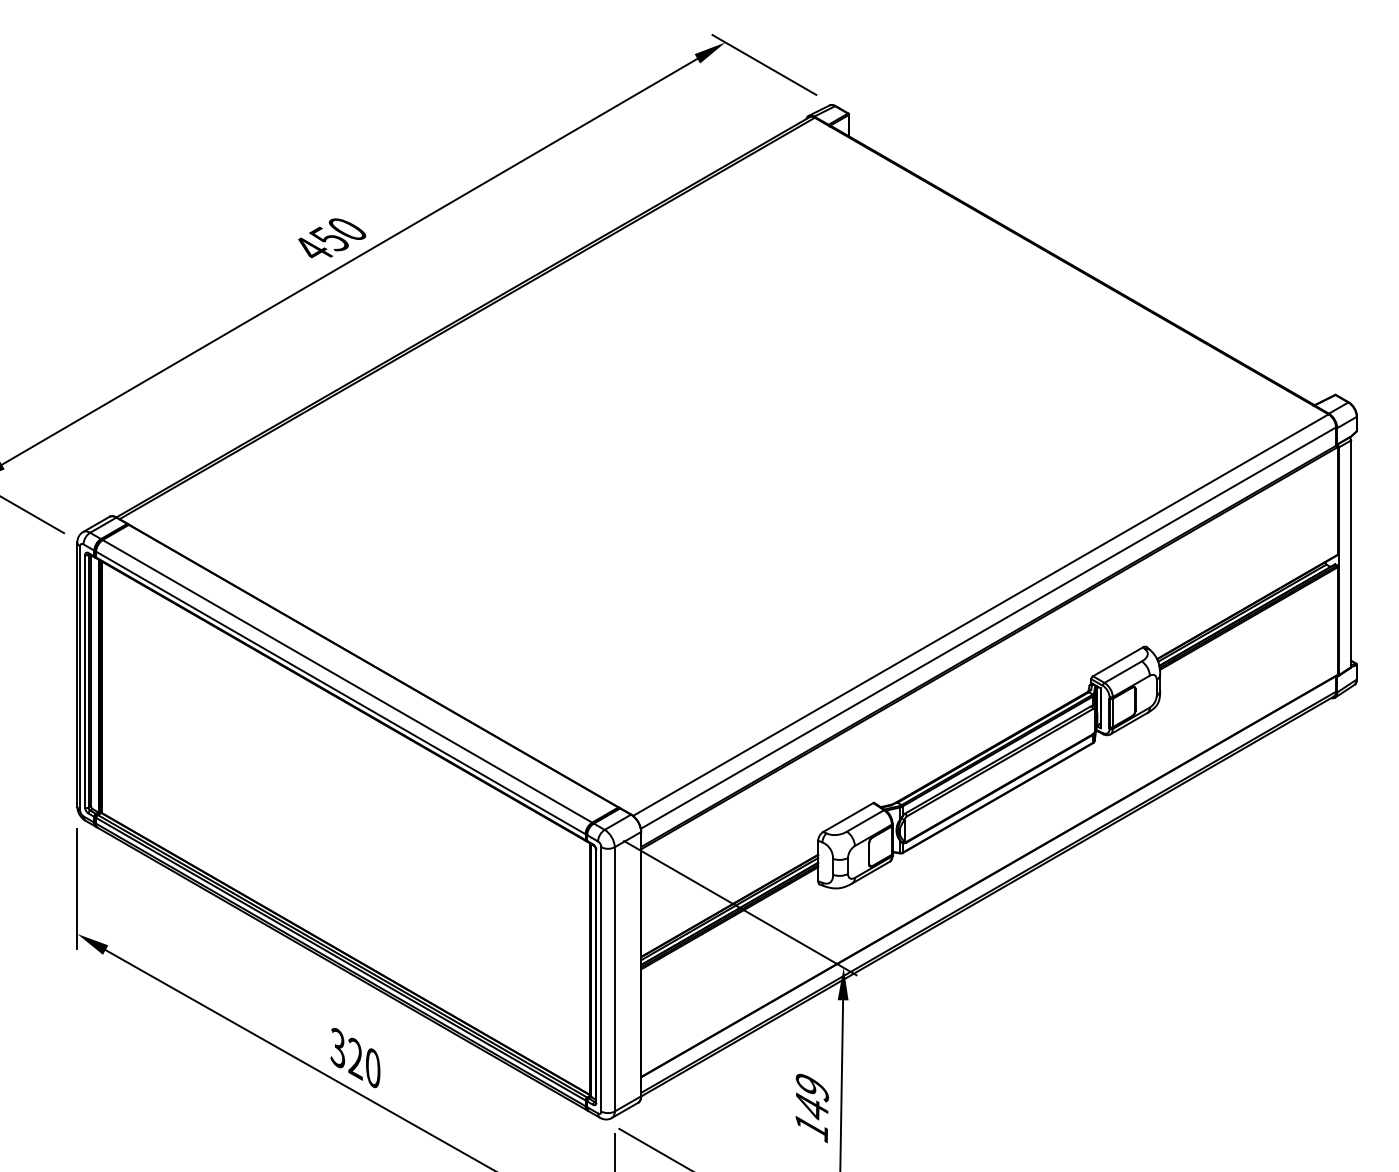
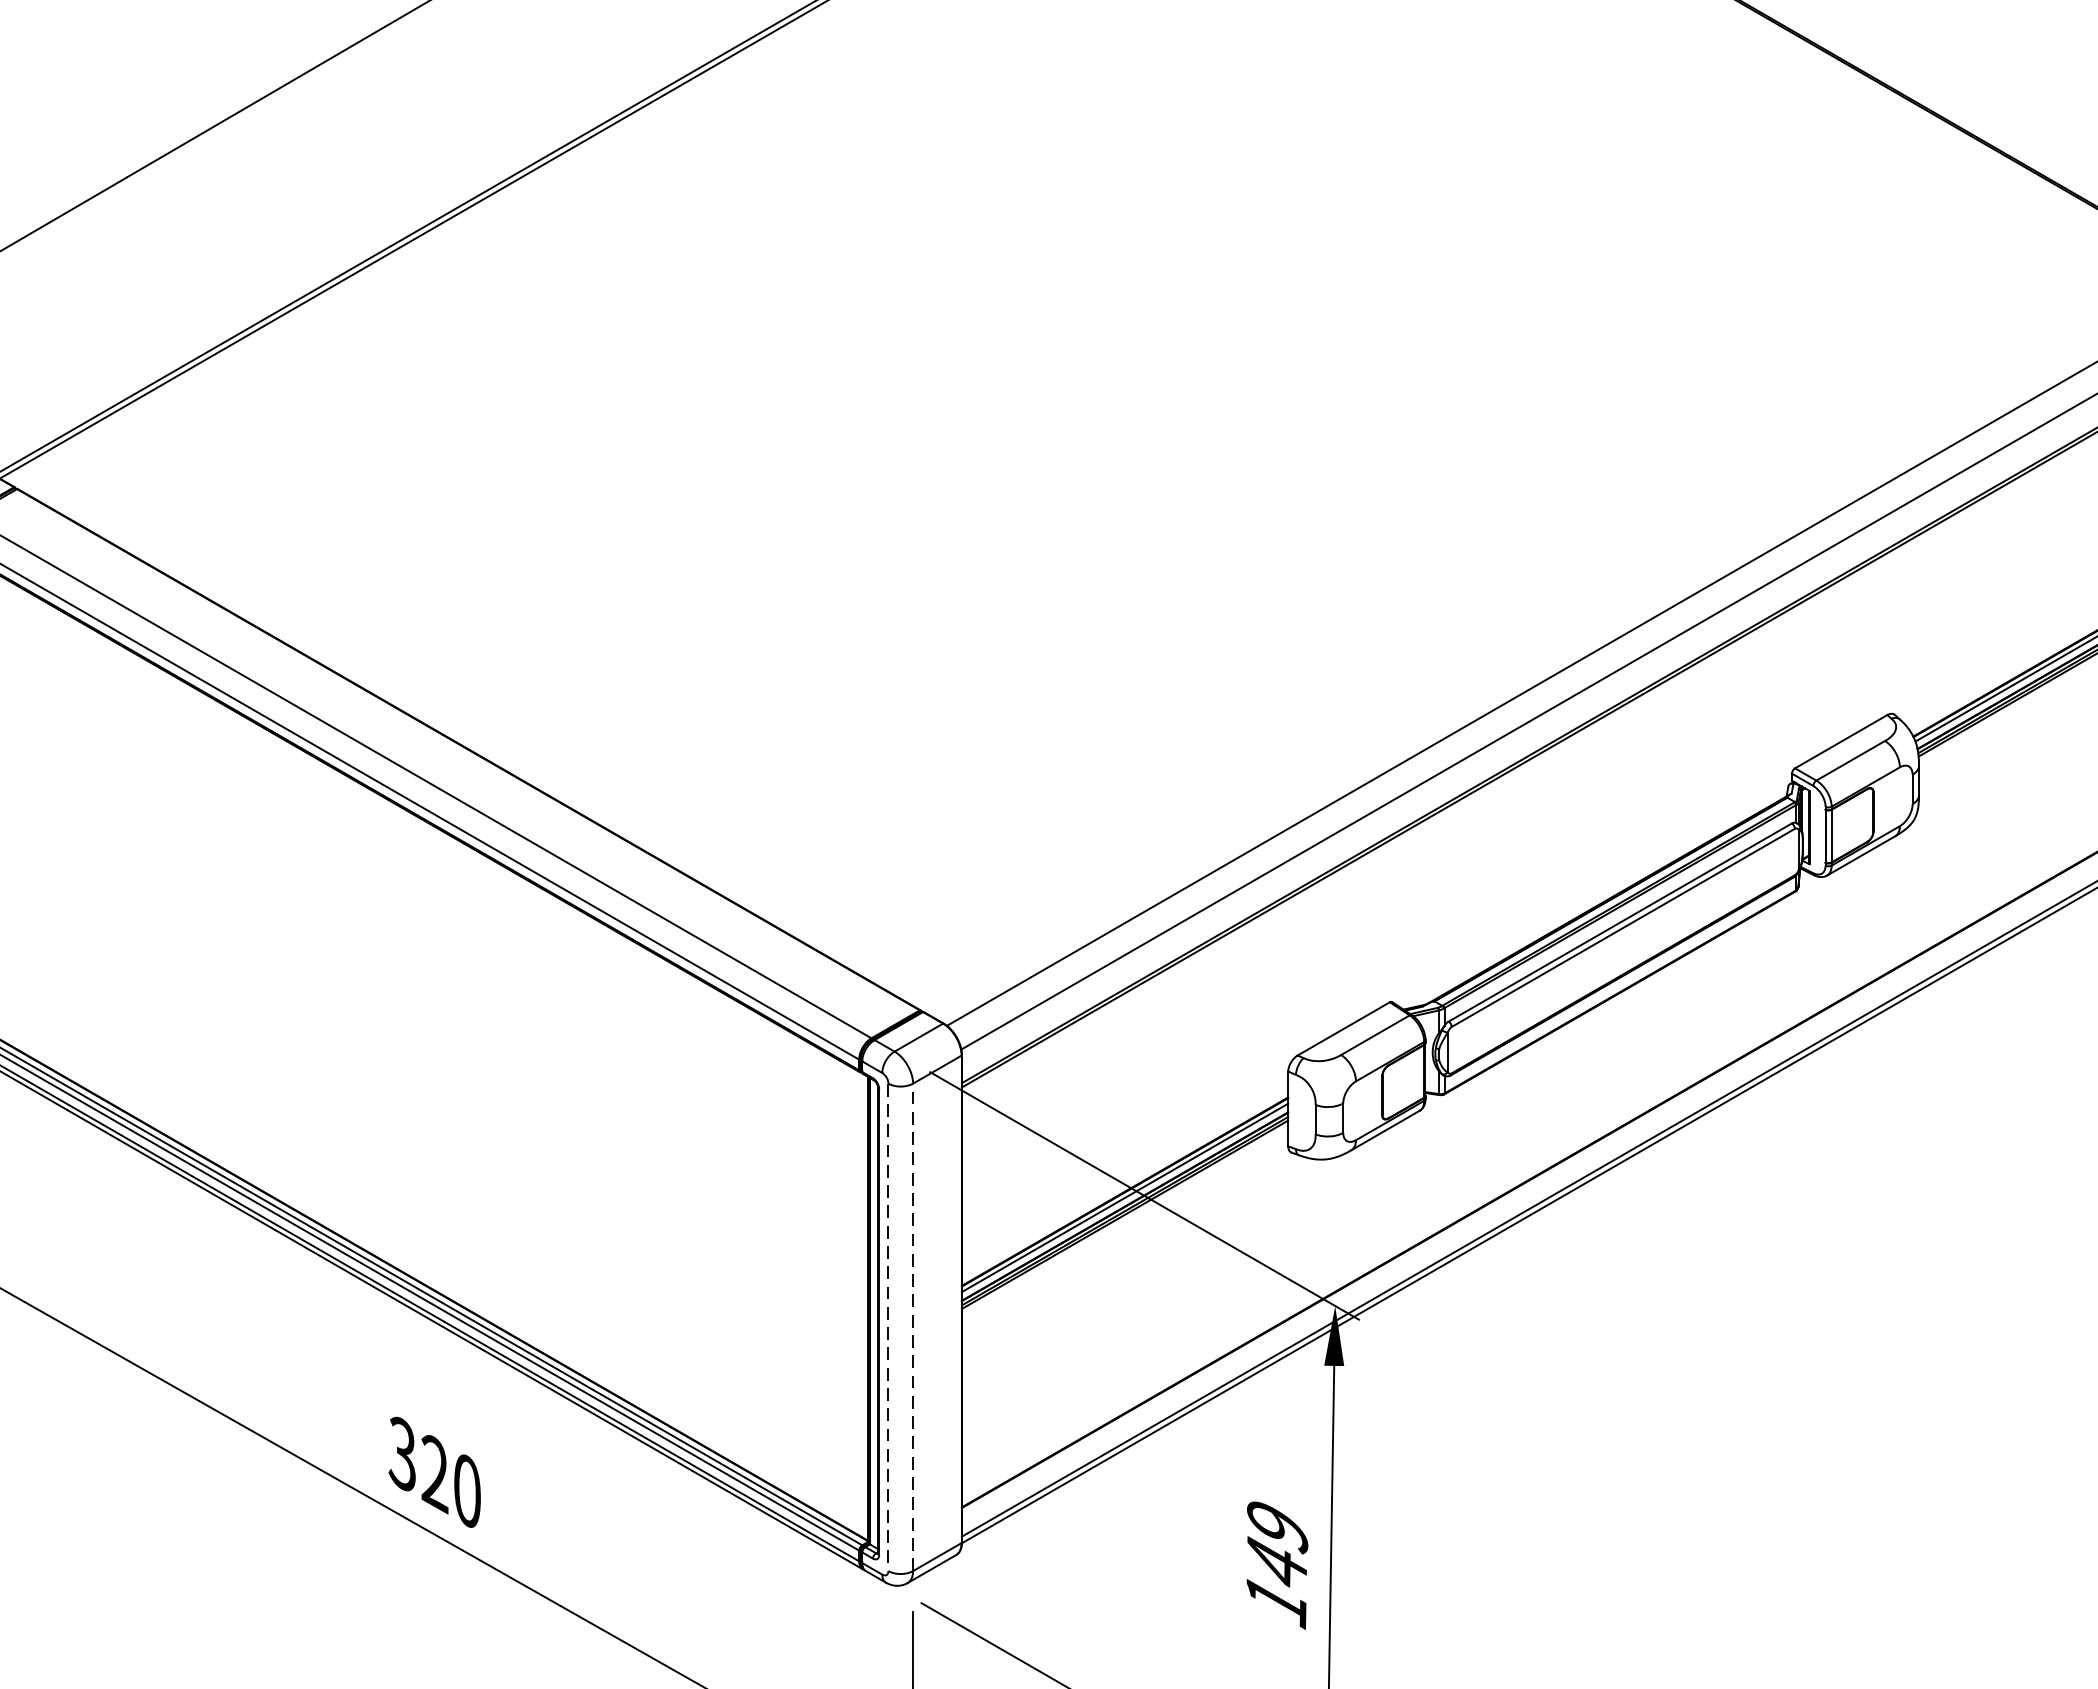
line: (614, 978) -> (912, 1325), solid -> dashed
line: (601, 979) -> (888, 1327), solid -> dashed

